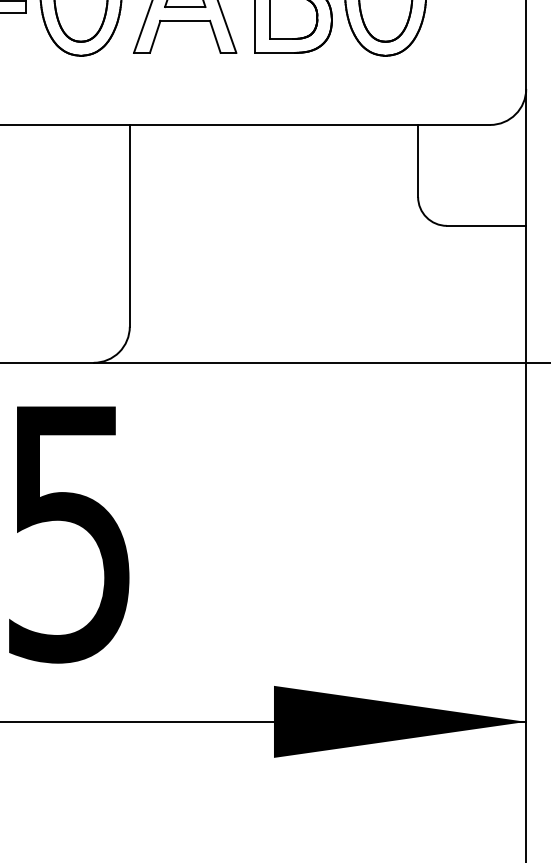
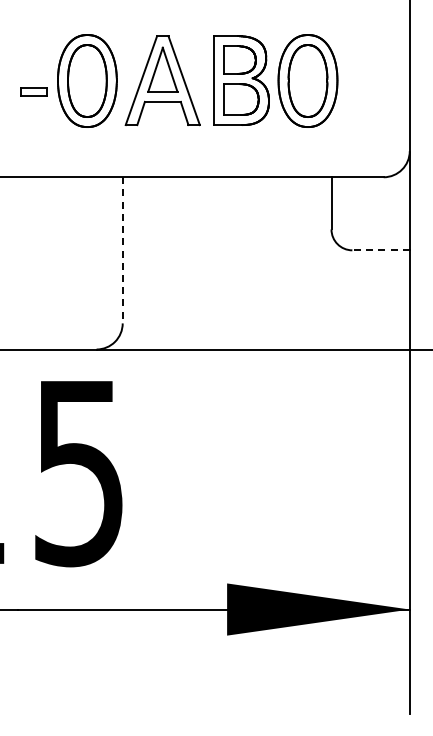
line: (129, 226) -> (122, 250), solid -> dashed
line: (487, 226) -> (381, 250), solid -> dashed

